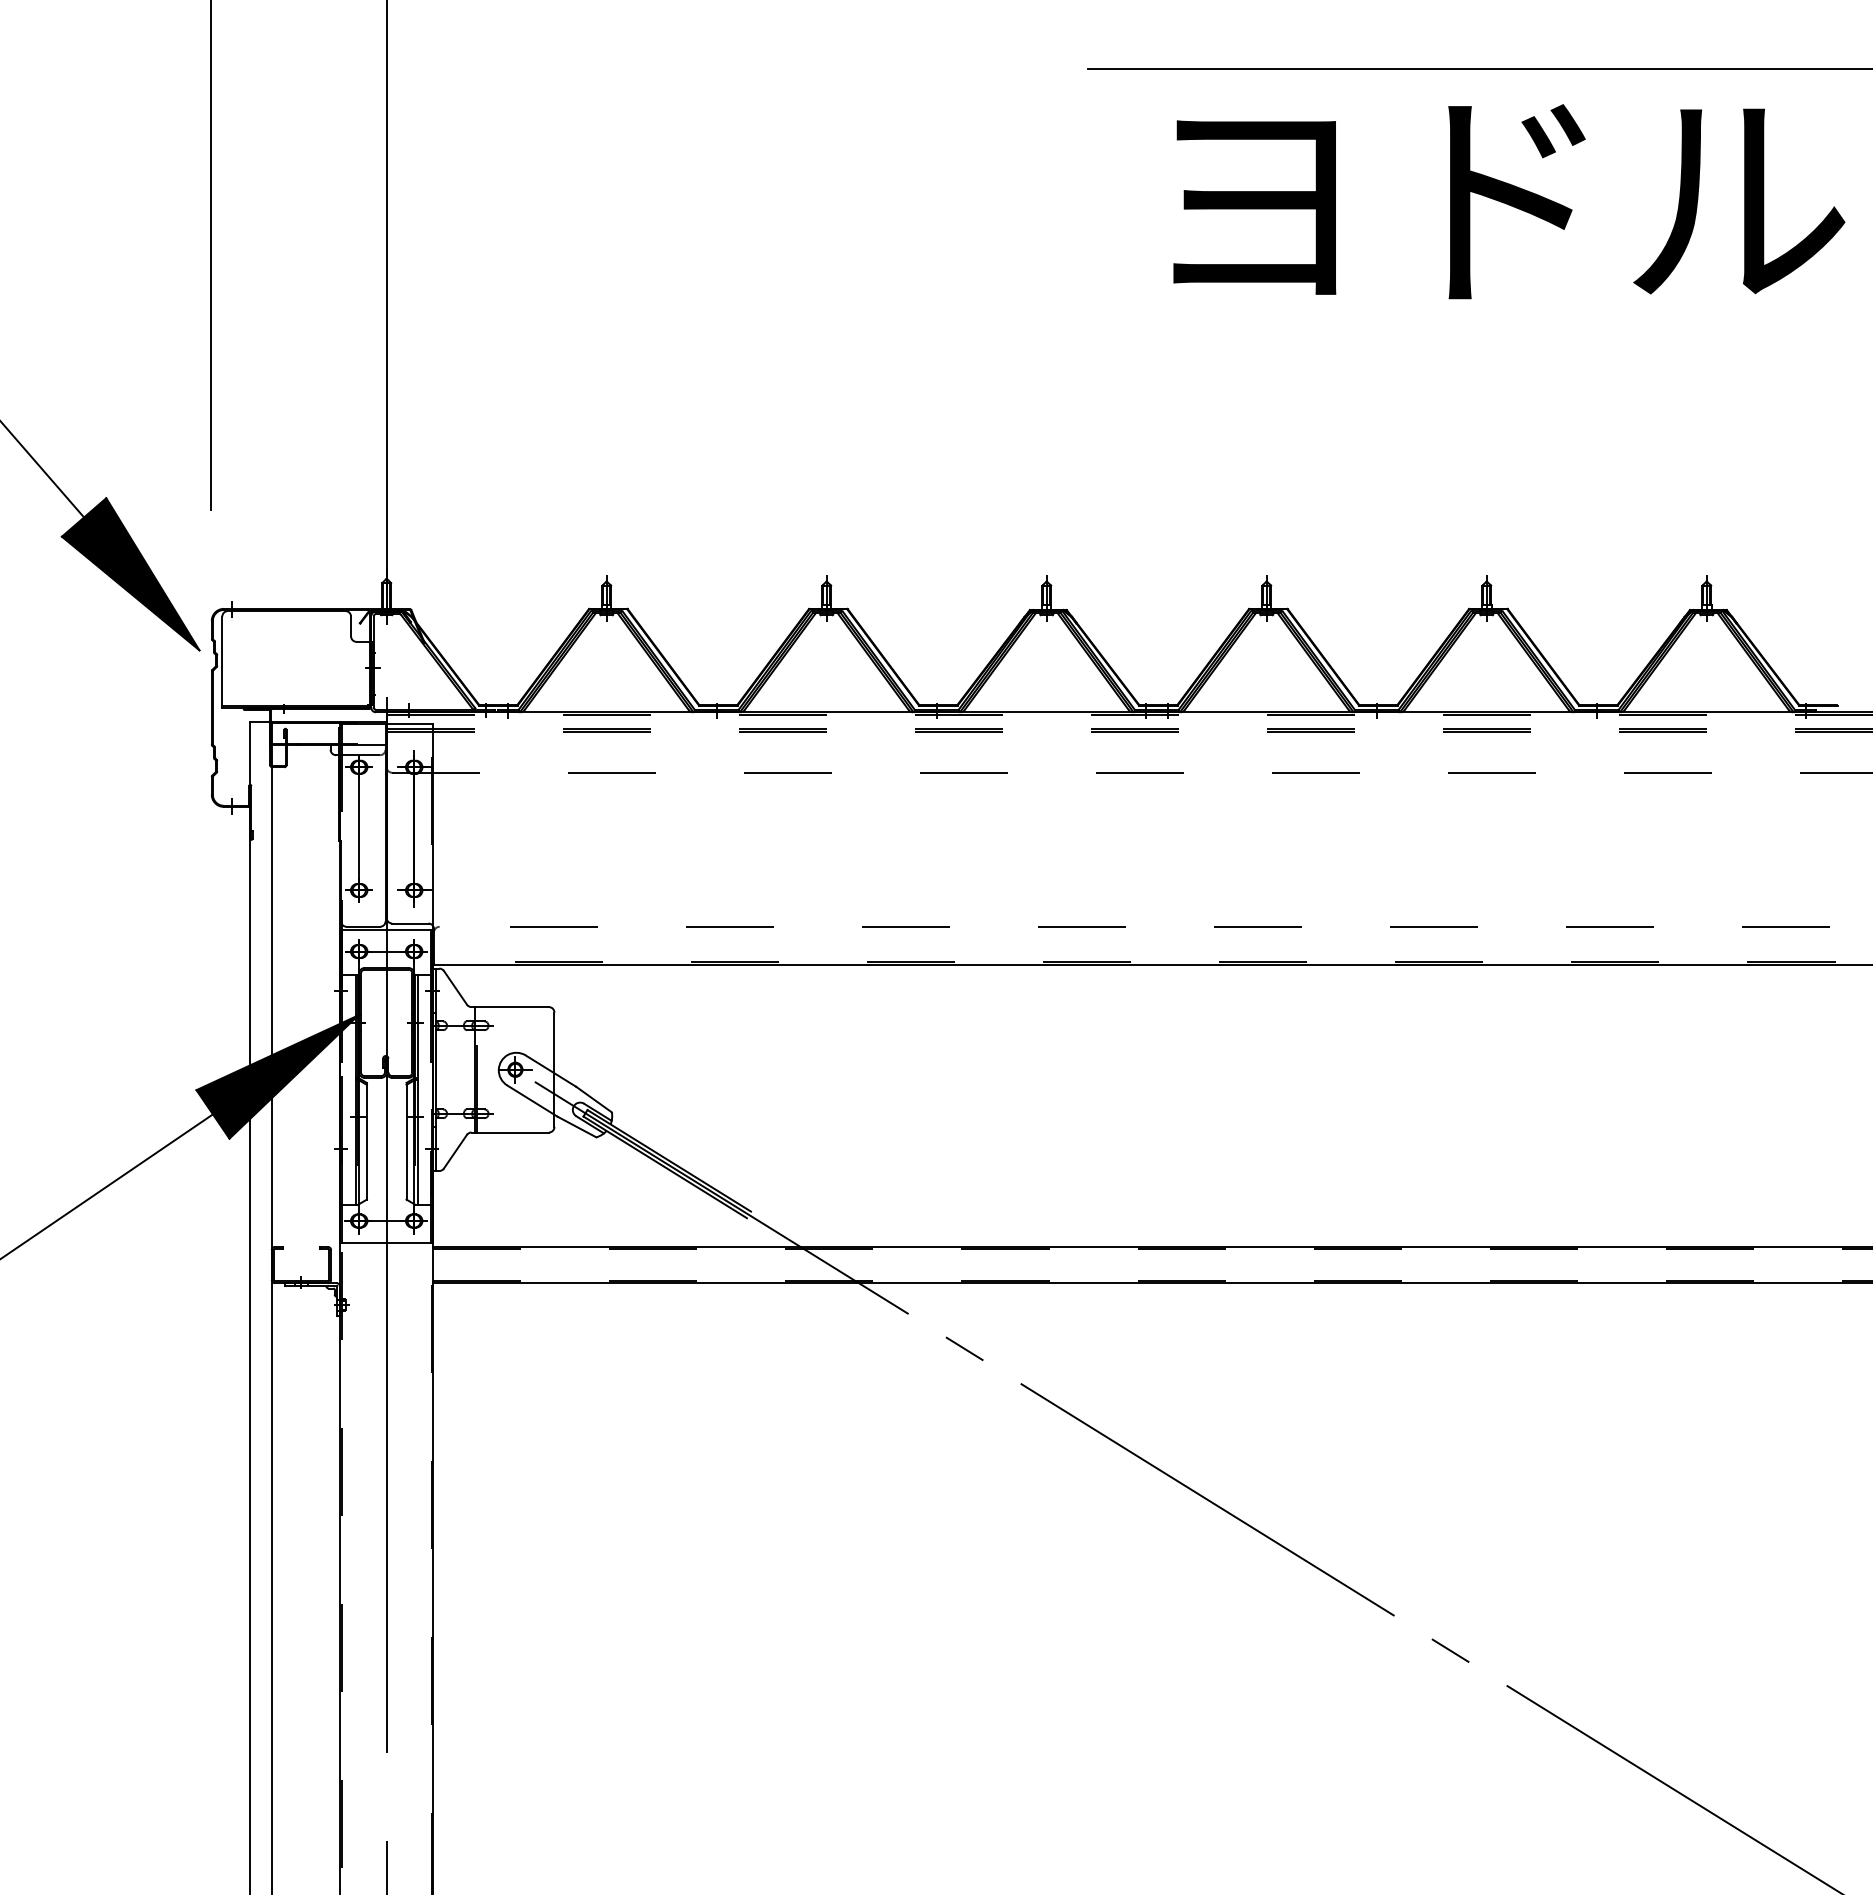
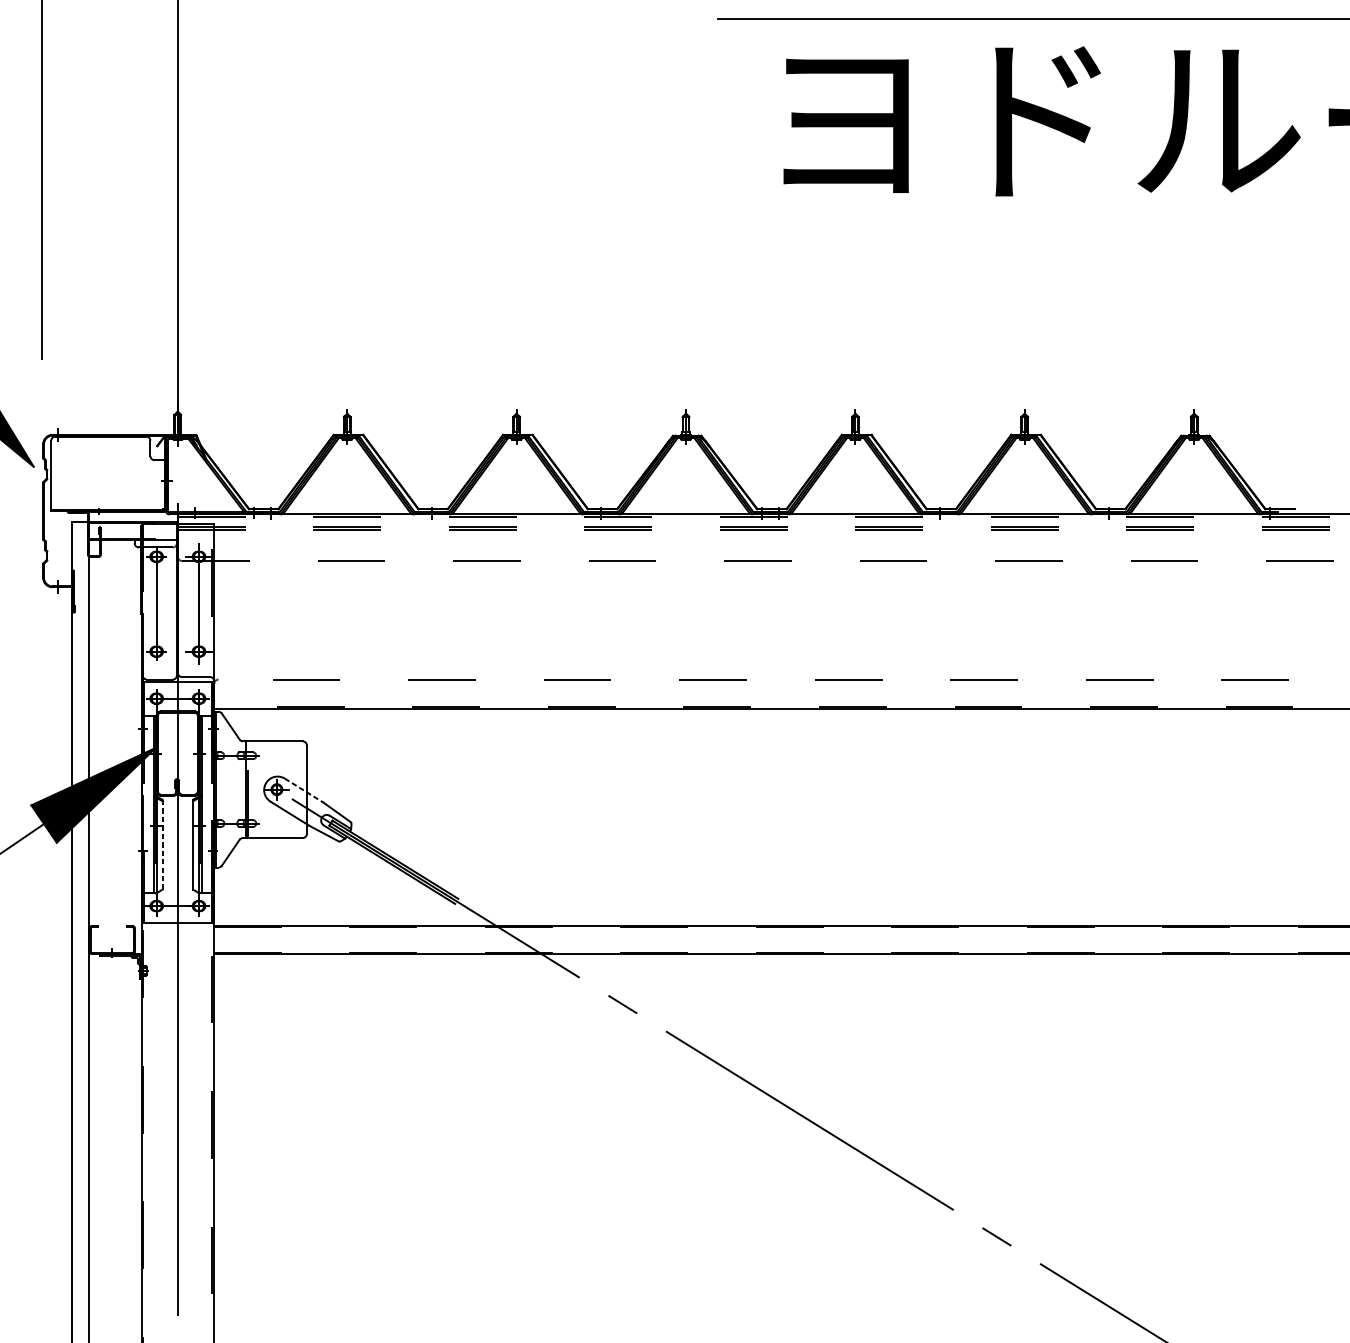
line: (550, 1071) -> (303, 791), solid -> dashed
line: (366, 1141) -> (162, 844), solid -> dashed

